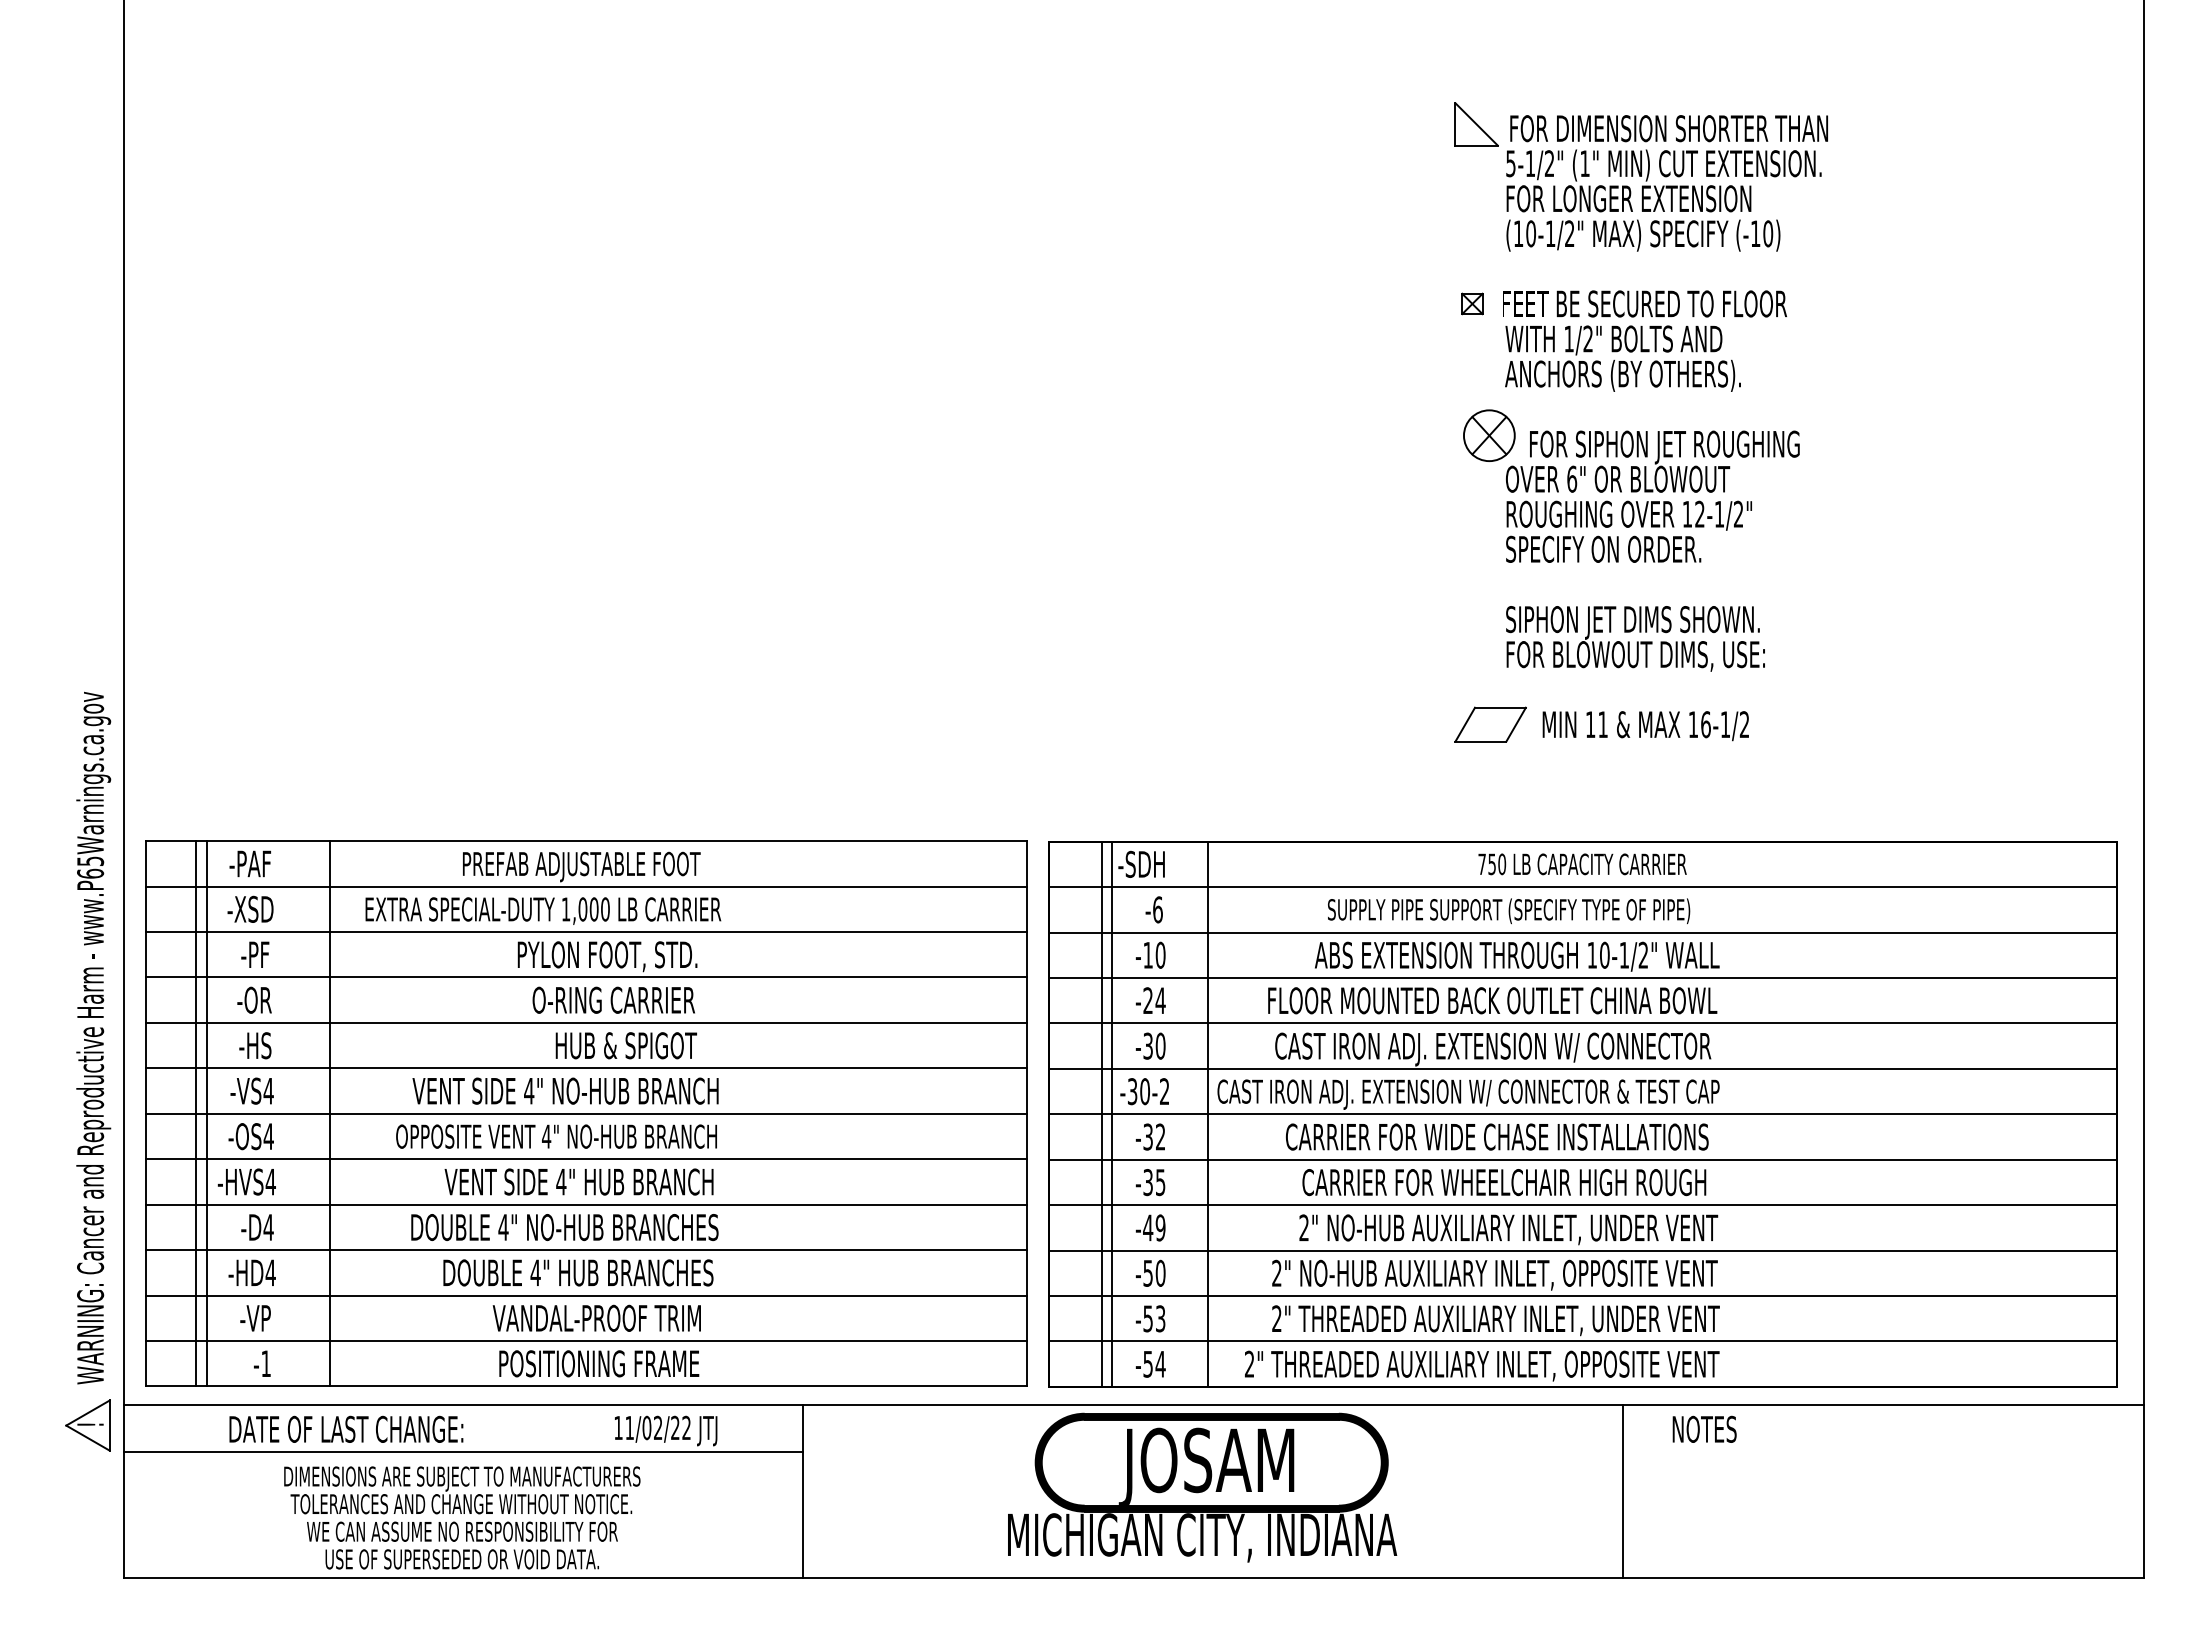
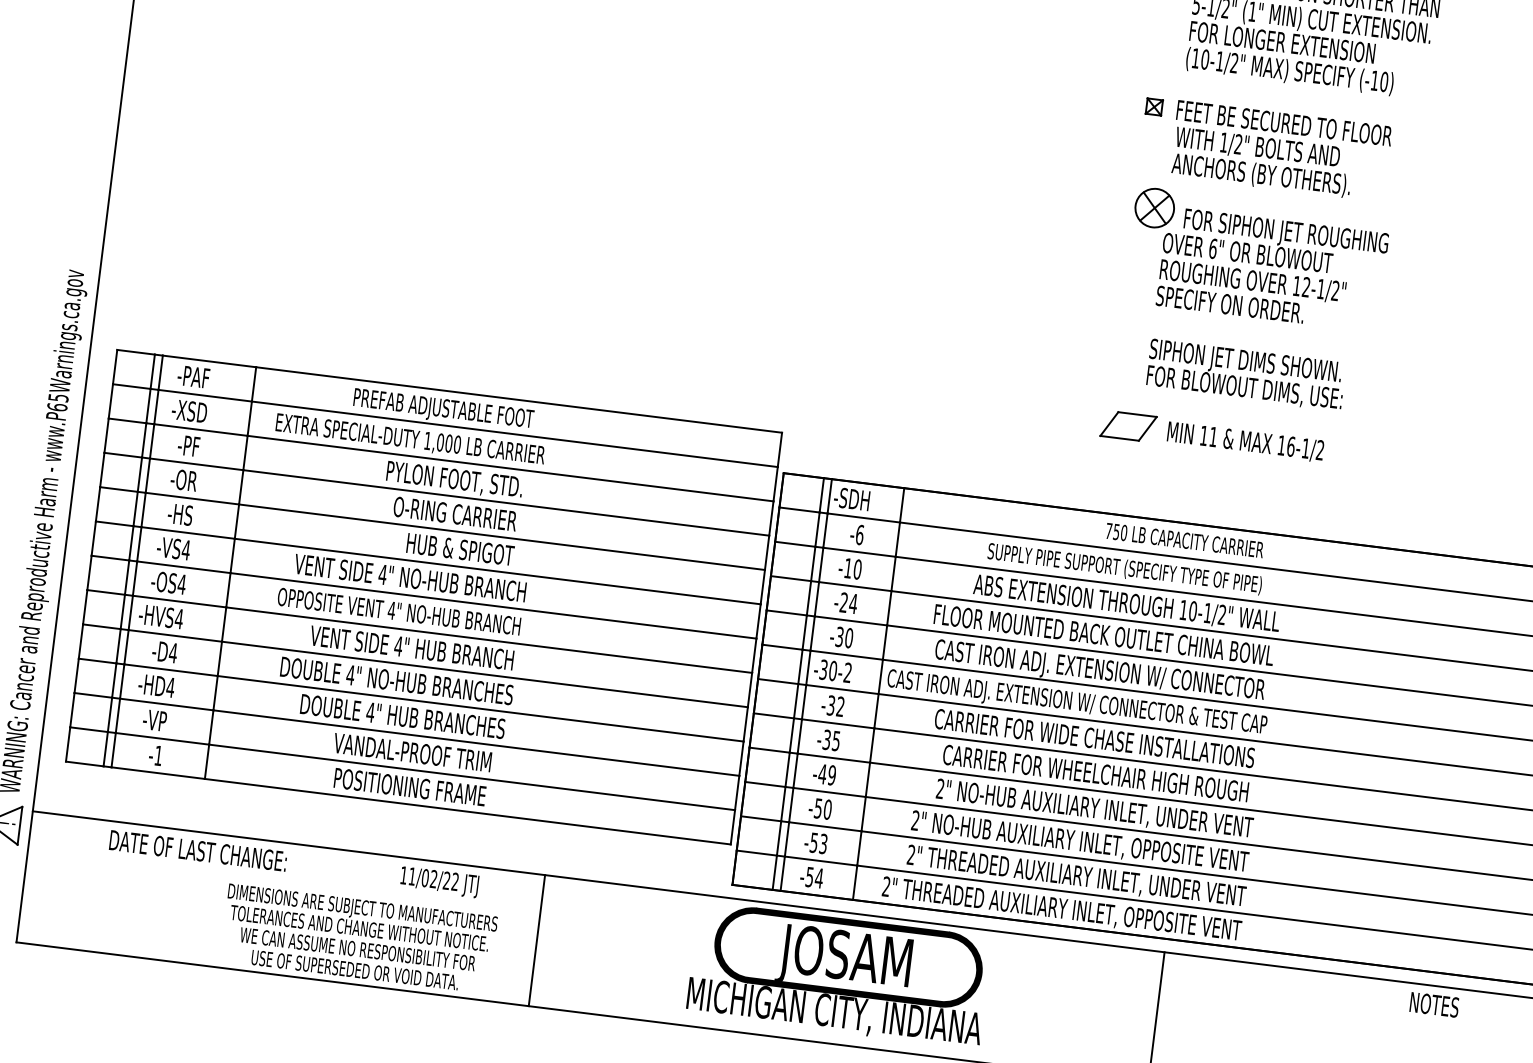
part: (586, 1113) -> (424, 596), moved
text: (1704, 1428) -> (1434, 1004), moved
line: (463, 1451) -> (284, 878), removed
text: (462, 1517) -> (359, 938), moved

